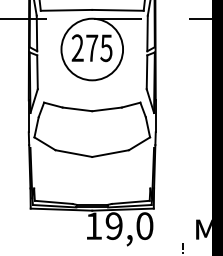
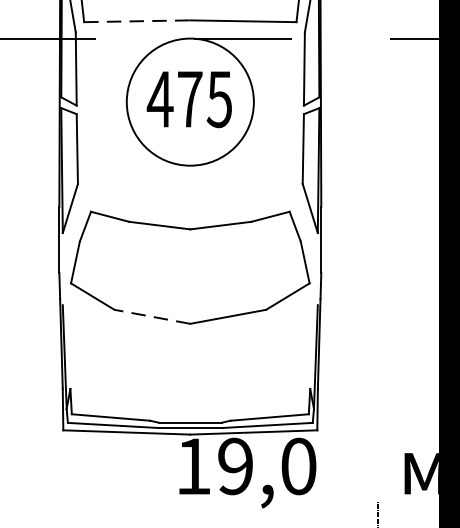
line: (66, 10) -> (137, 21), solid -> dashed
text: (77, 47) -> (159, 97), 275 -> 475
line: (73, 153) -> (151, 316), solid -> dashed

